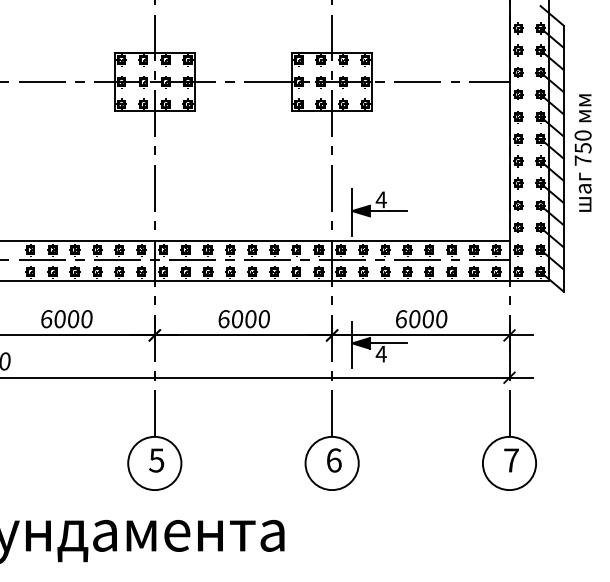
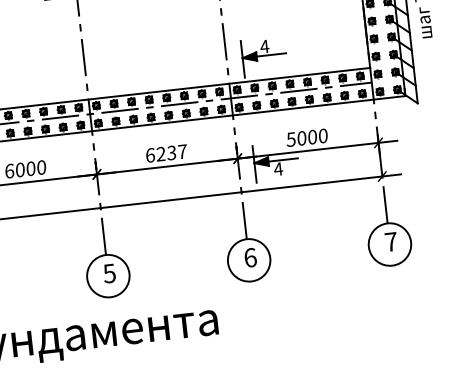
text: (250, 319) -> (171, 153), 6000 -> 6237
text: (401, 319) -> (291, 139), 6000 -> 5000

